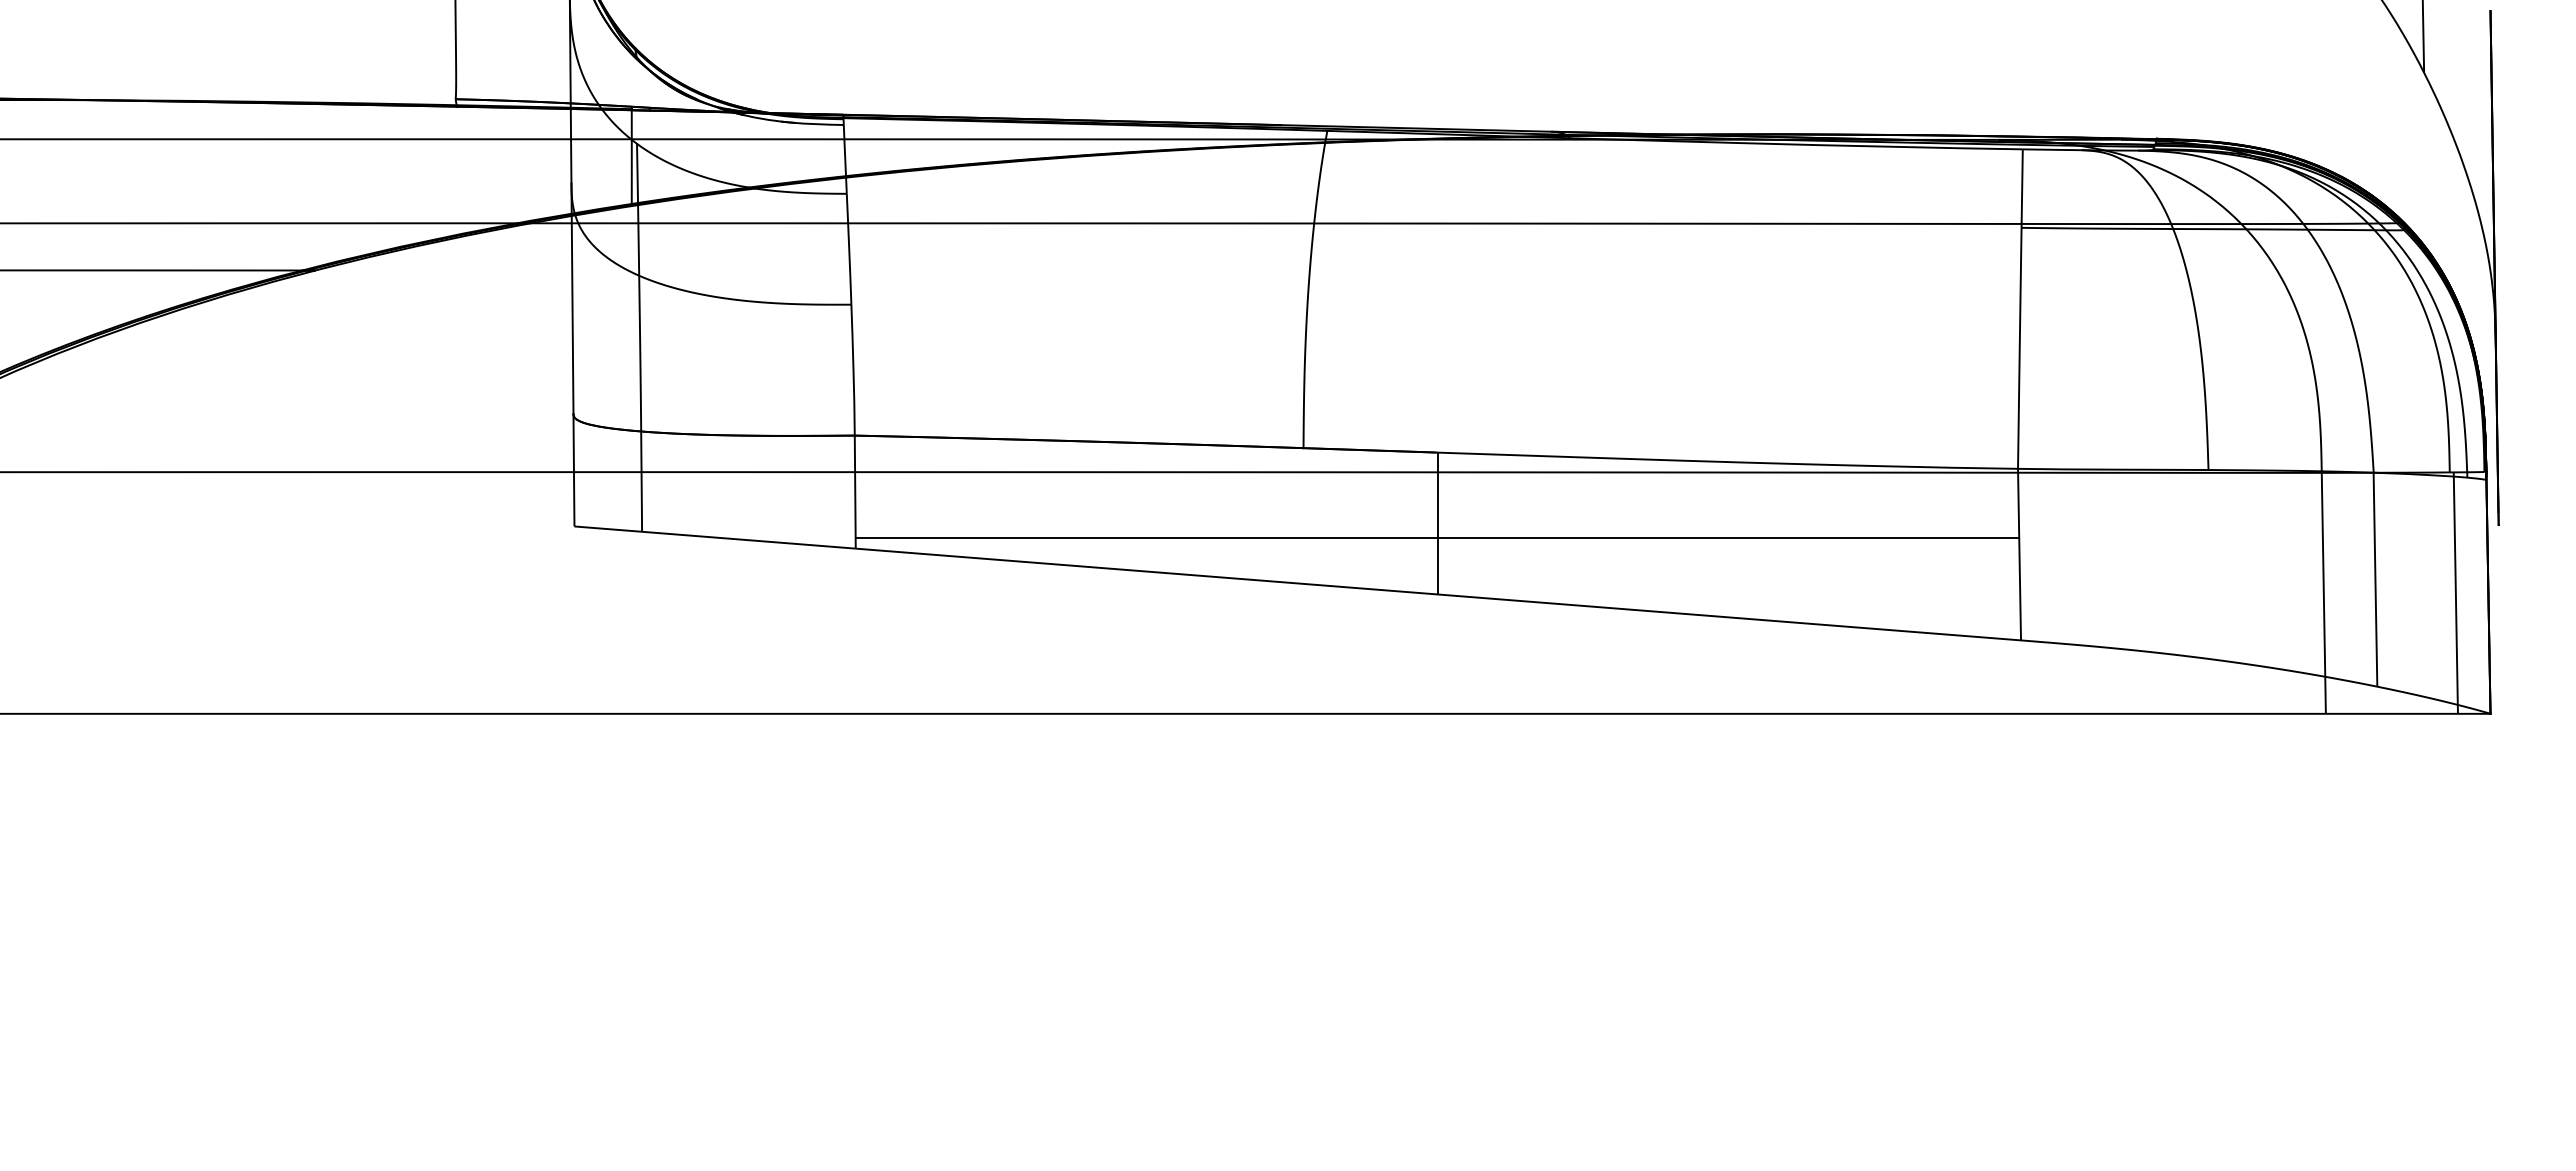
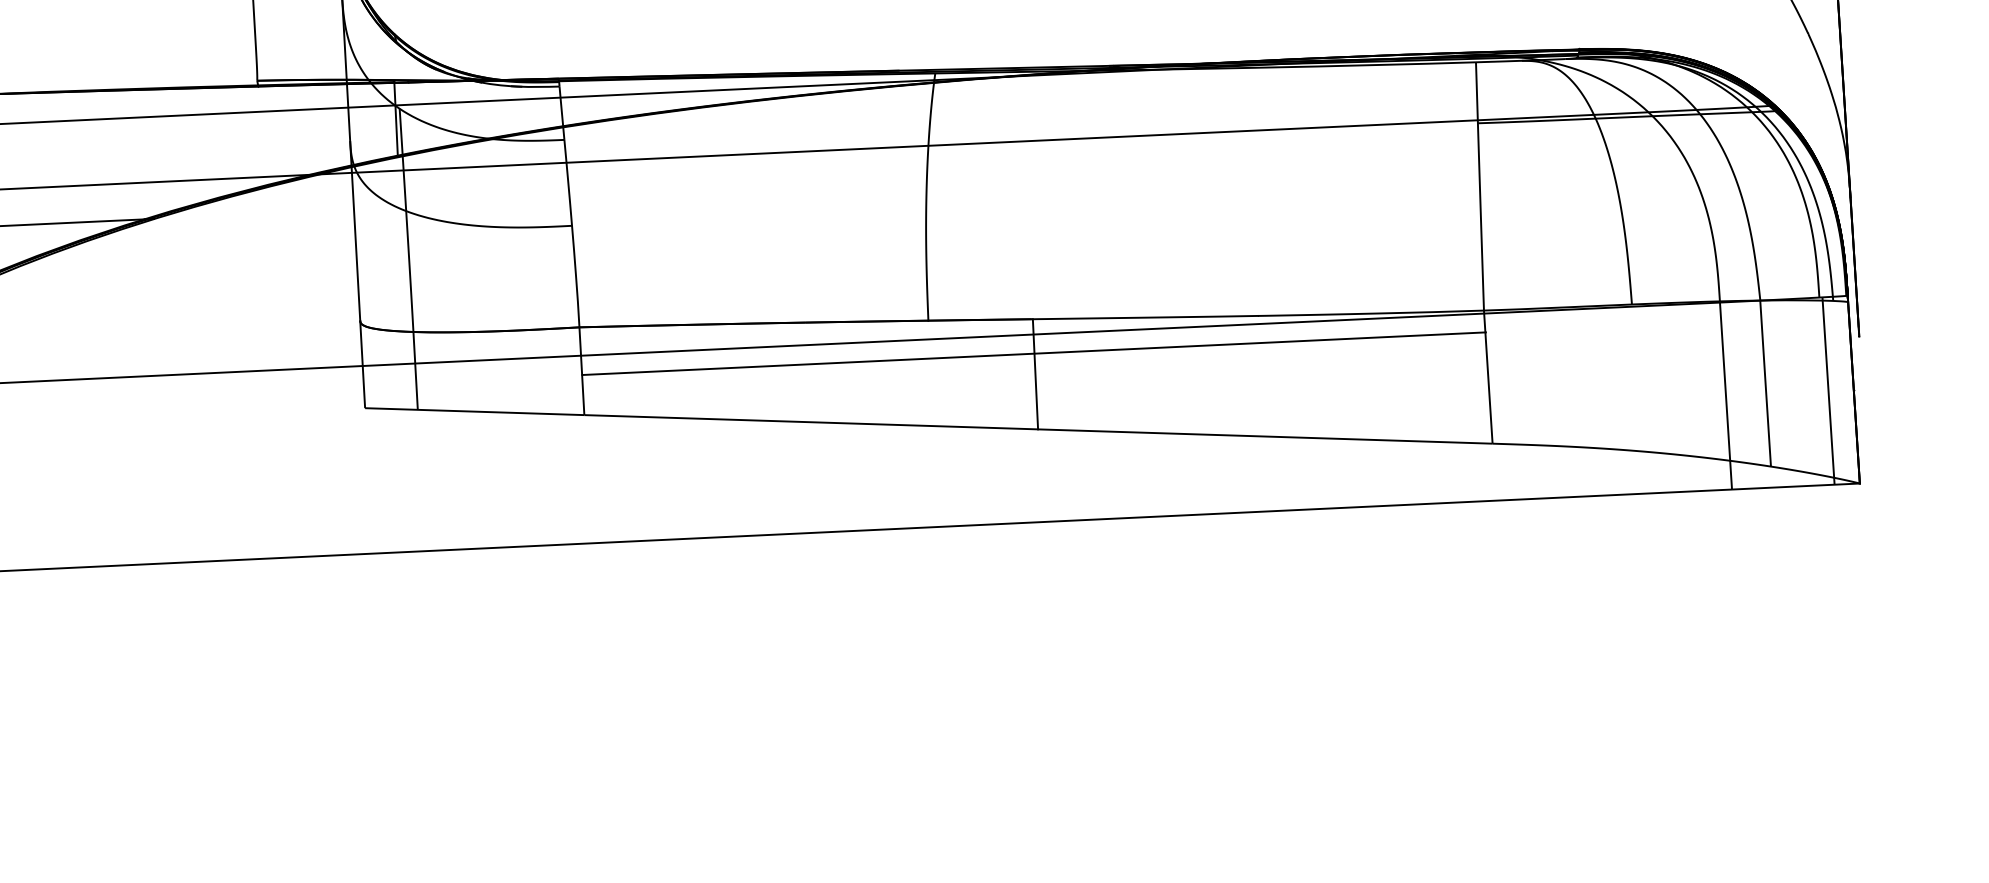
line: (1437, 538) -> (1034, 354), moved

